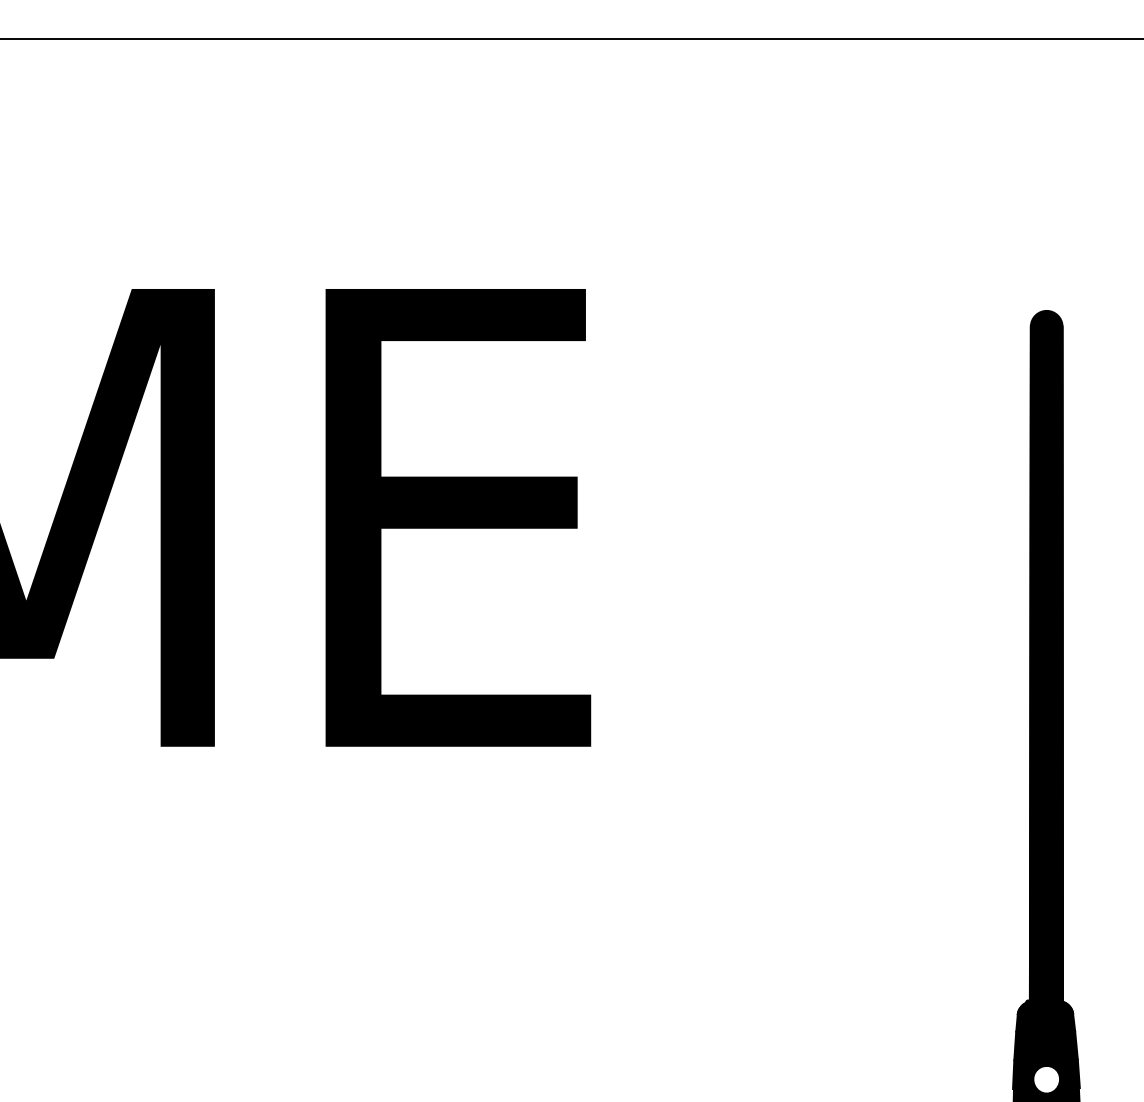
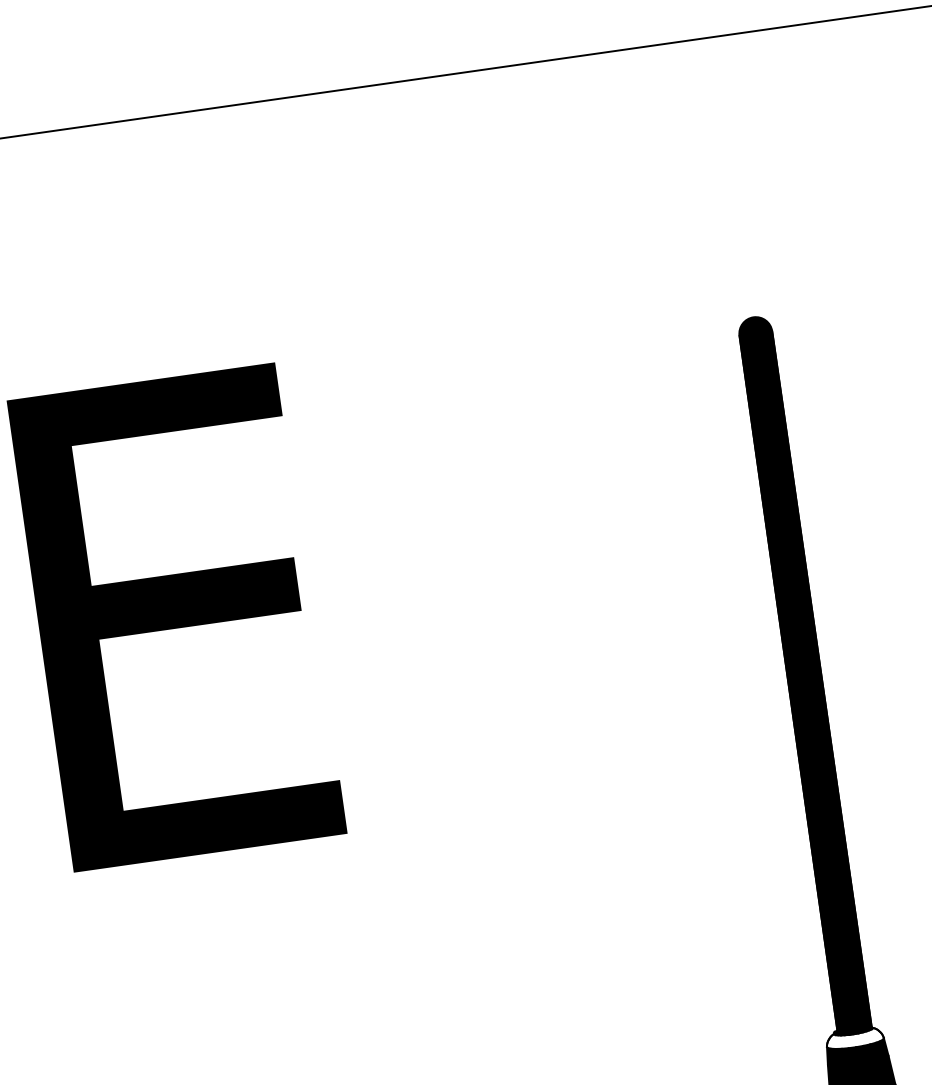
fill: (1045, 1010) -> (854, 1039), removed

